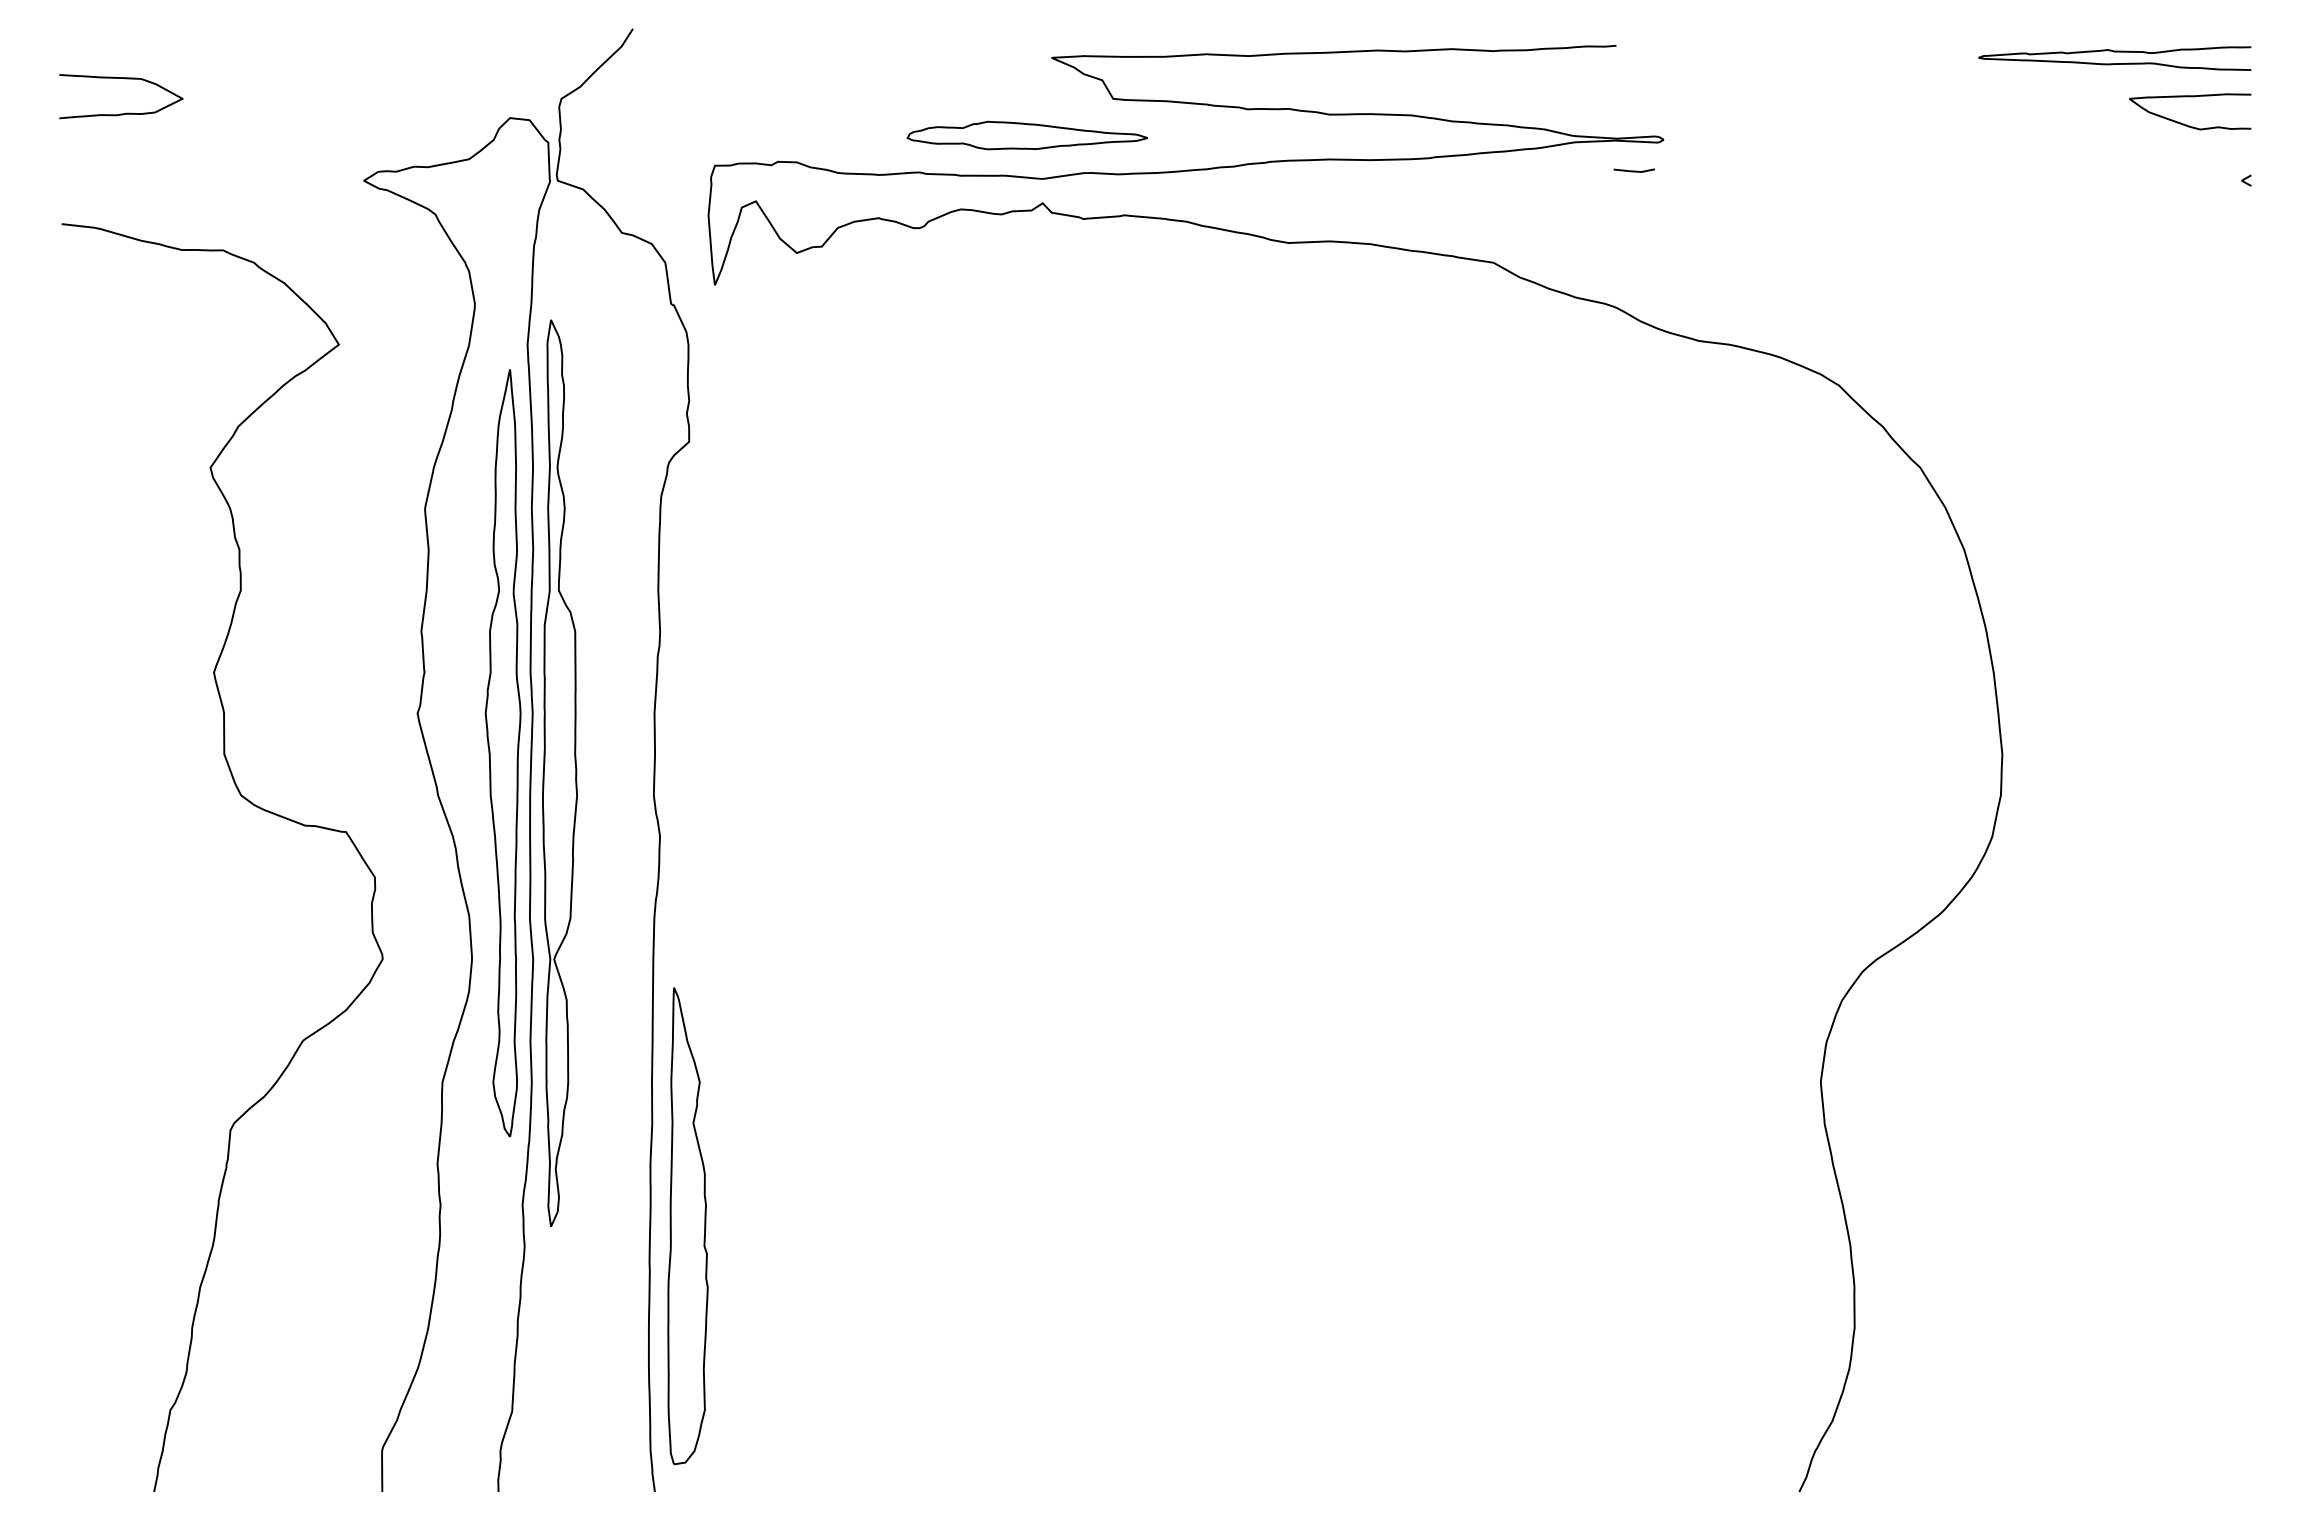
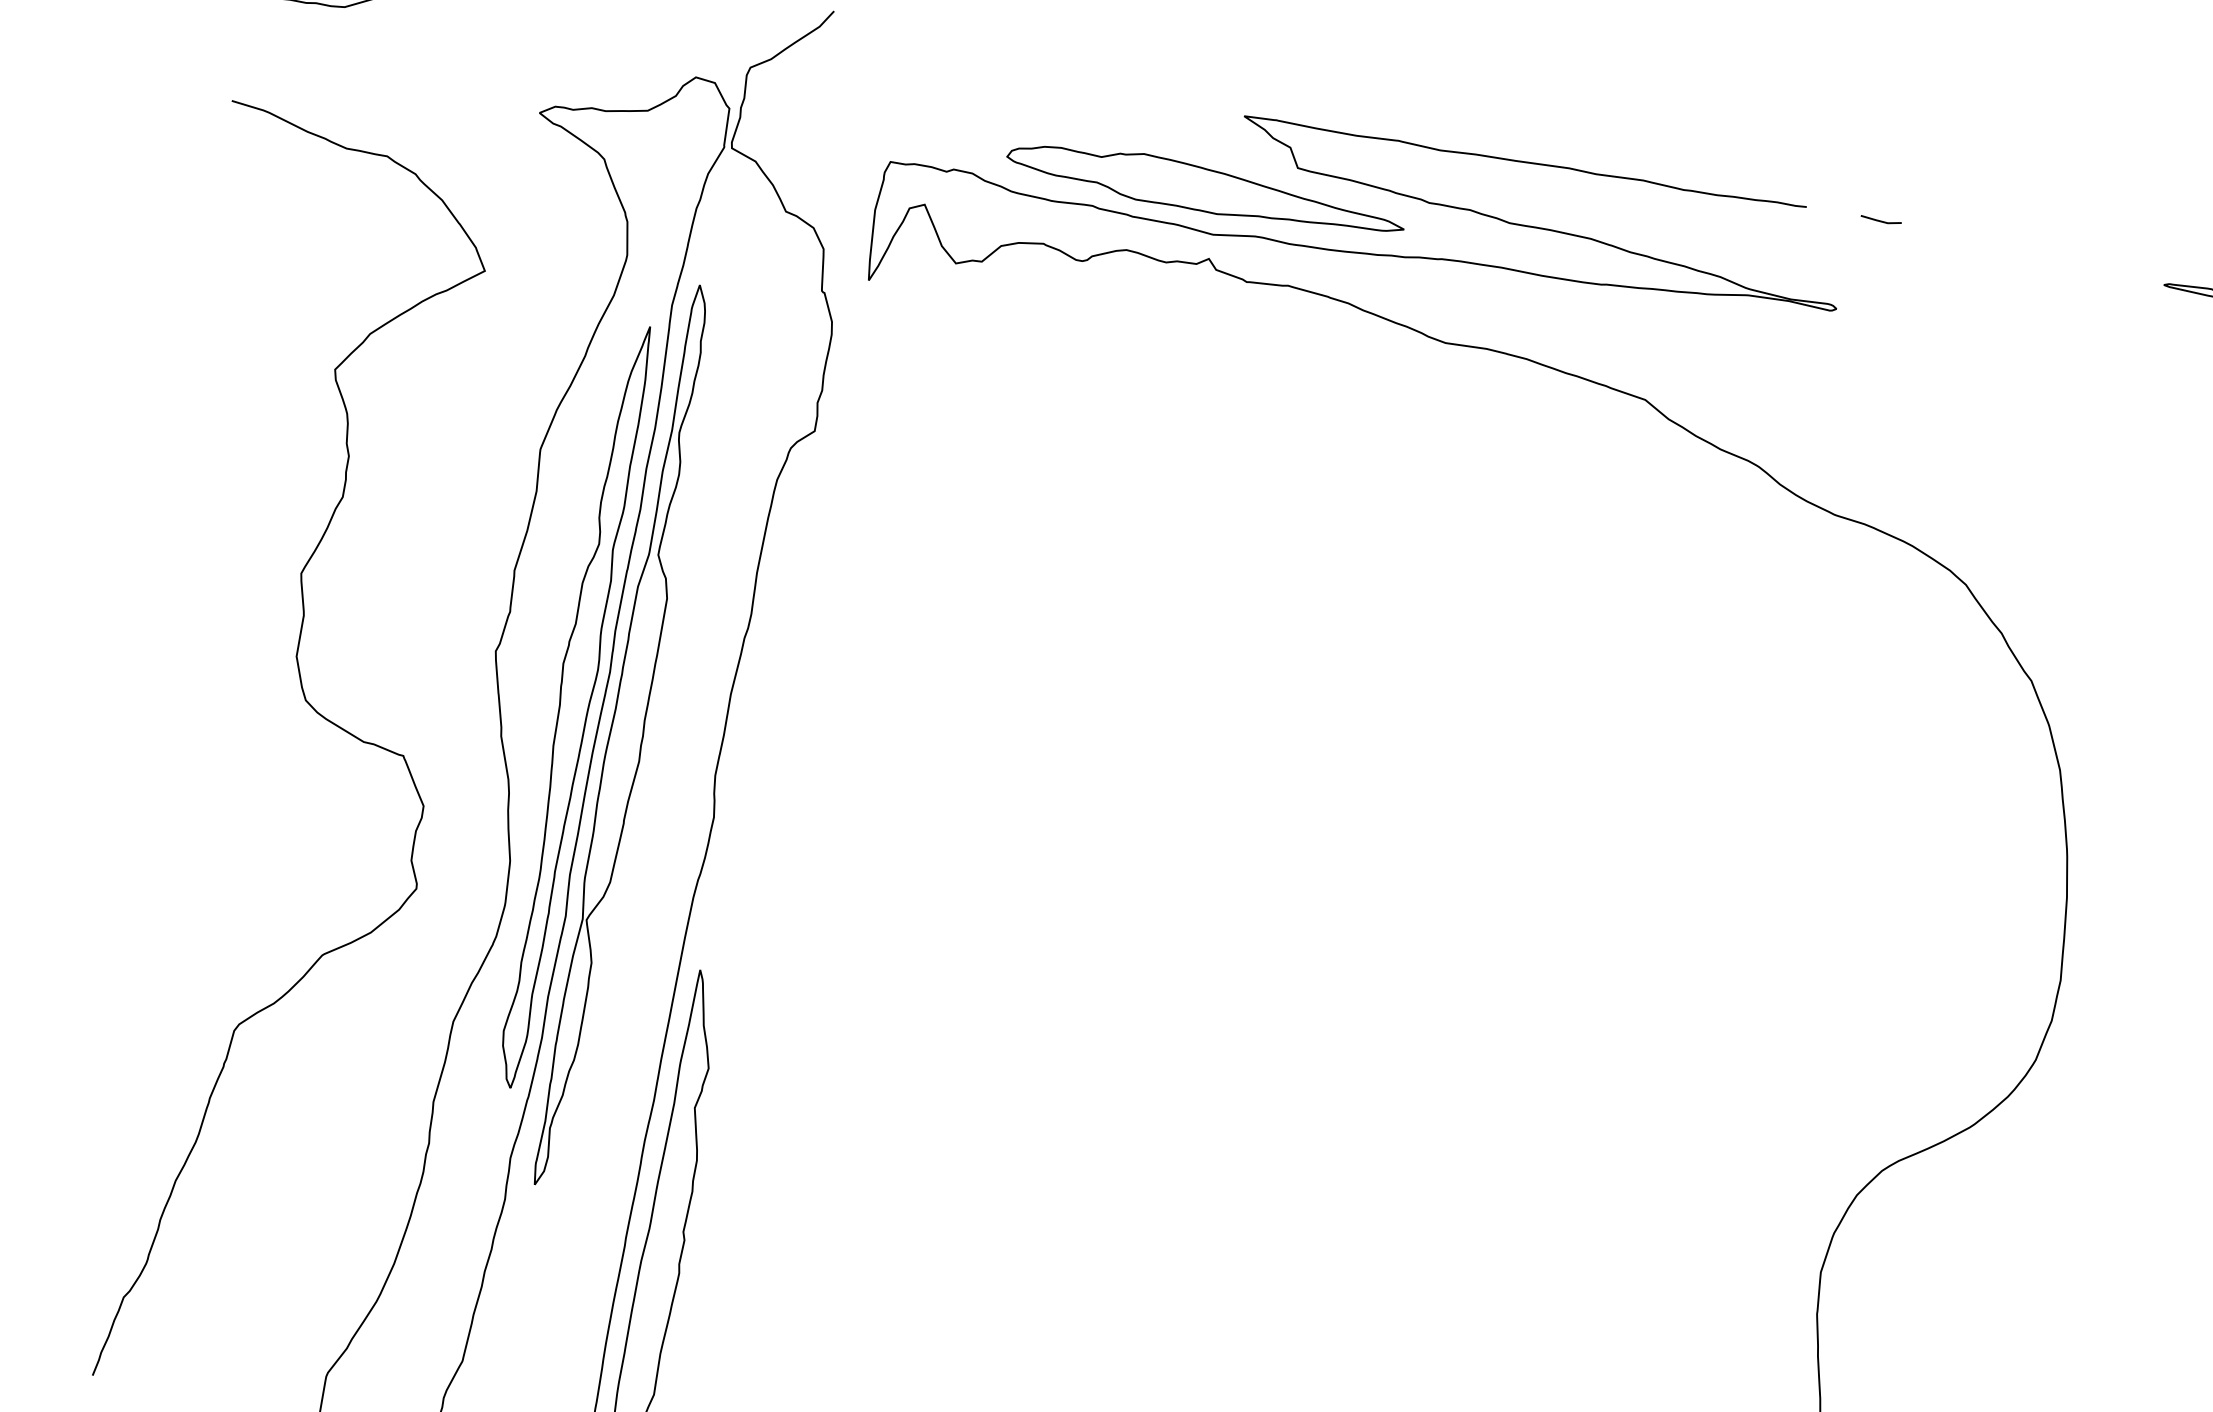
part: (1027, 135) -> (1206, 188), size x1.67
line: (1633, 170) -> (1880, 220), moved

